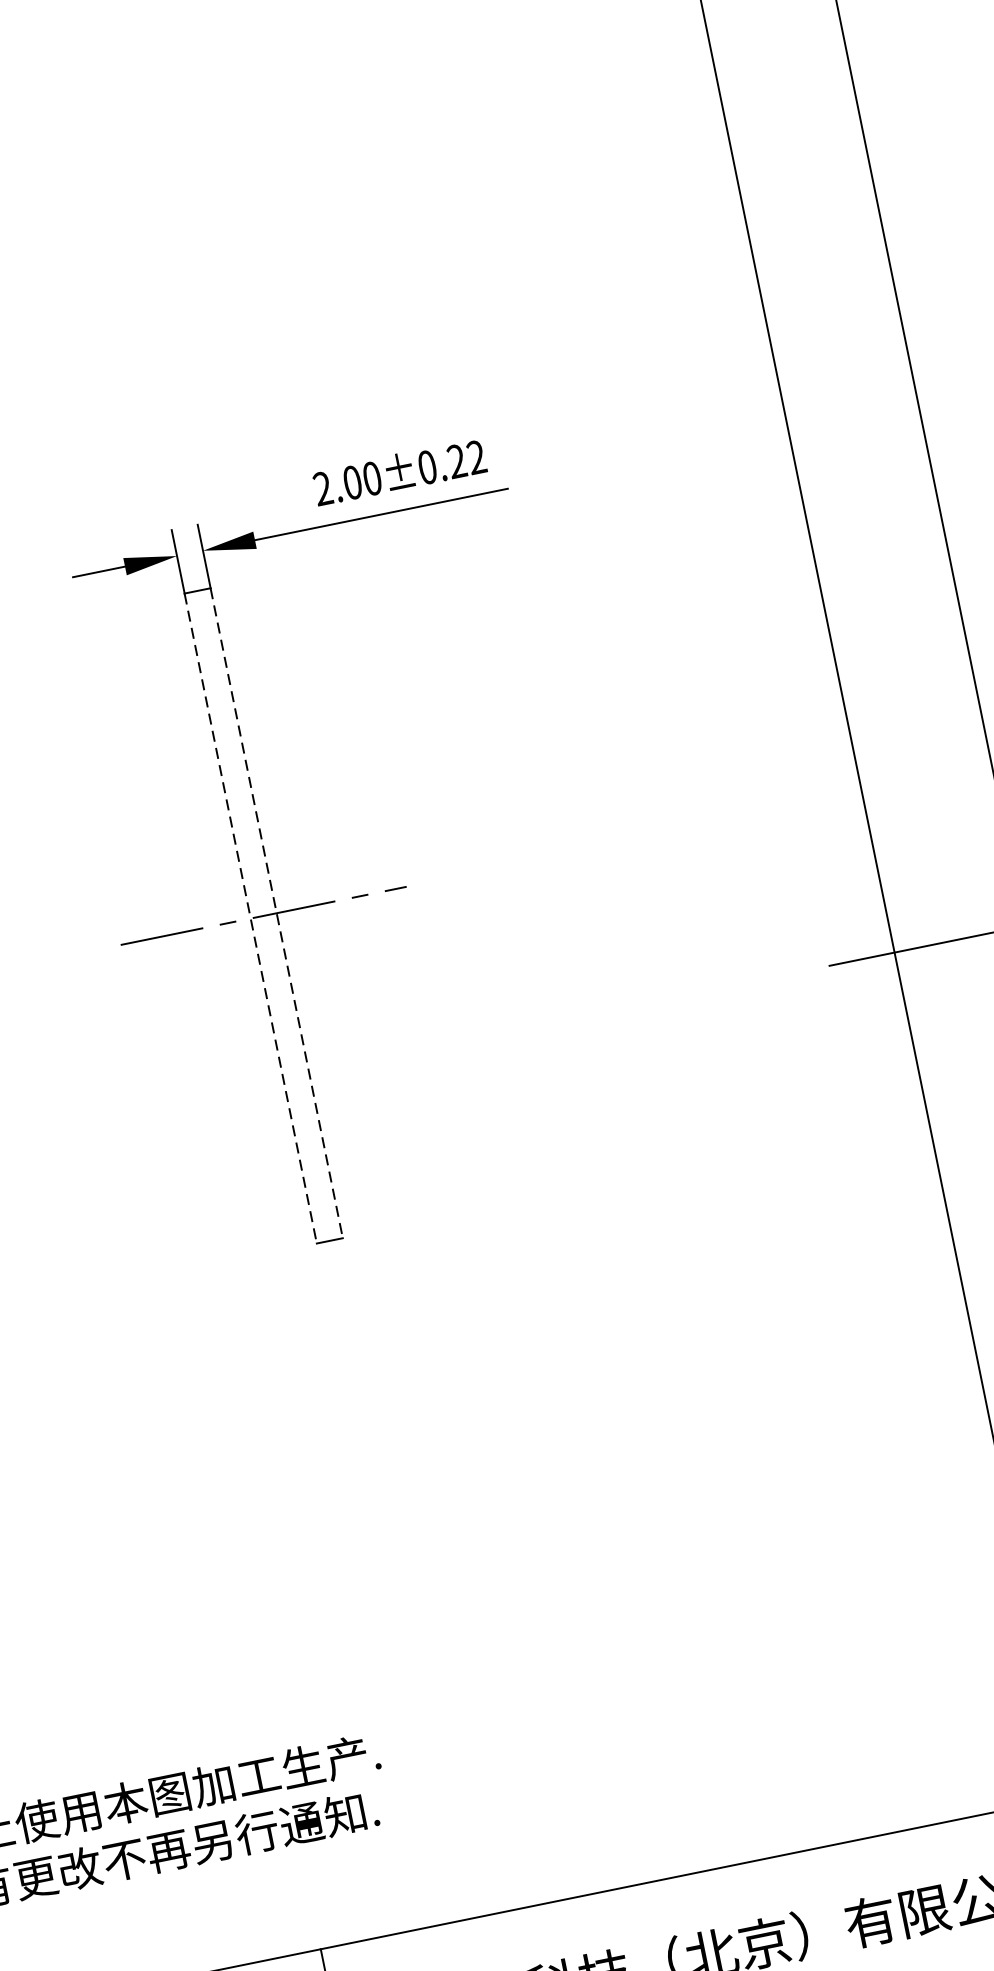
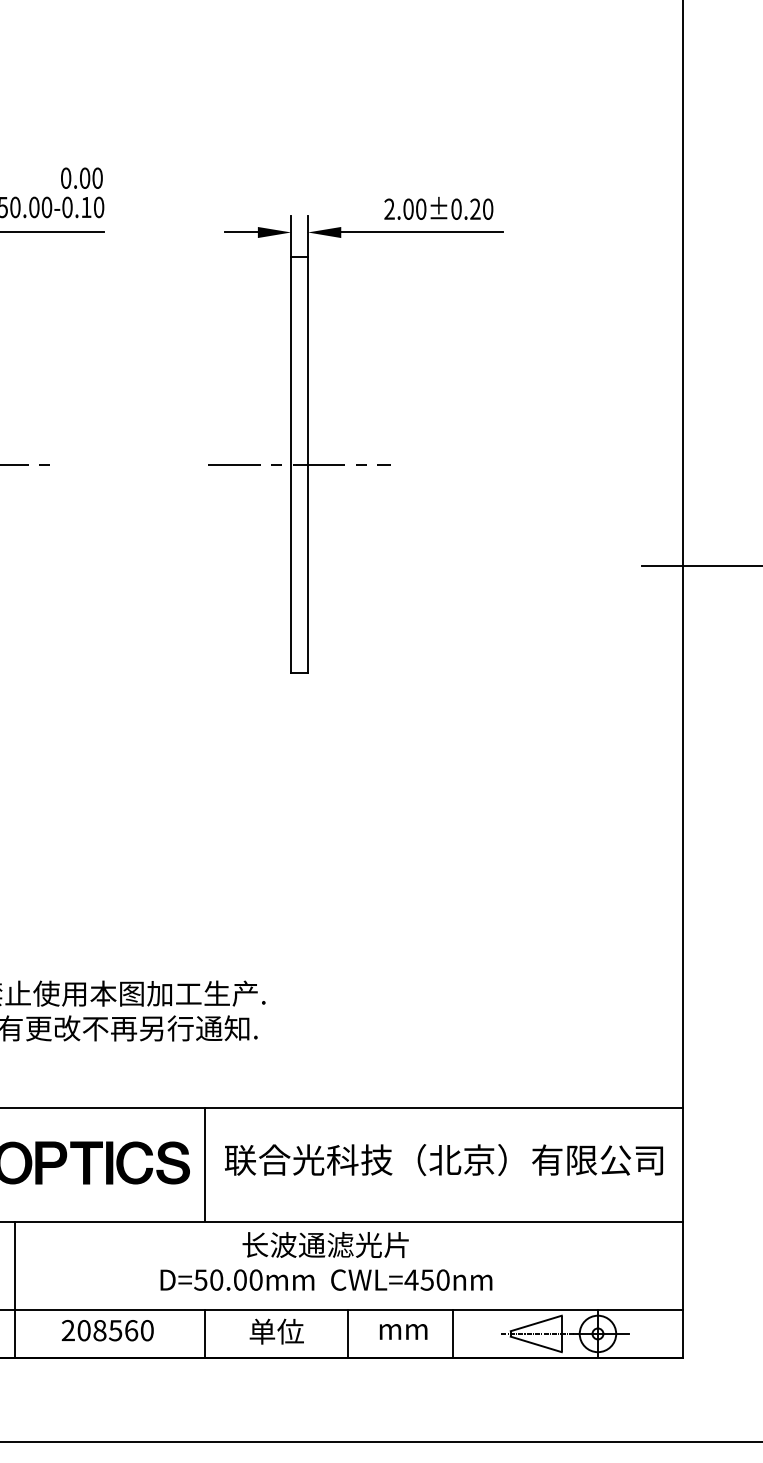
text: (475, 456) -> (487, 208), 2.00±0.22 -> 2.00±0.20
line: (276, 914) -> (307, 465), dashed -> solid
line: (251, 919) -> (291, 465), dashed -> solid

